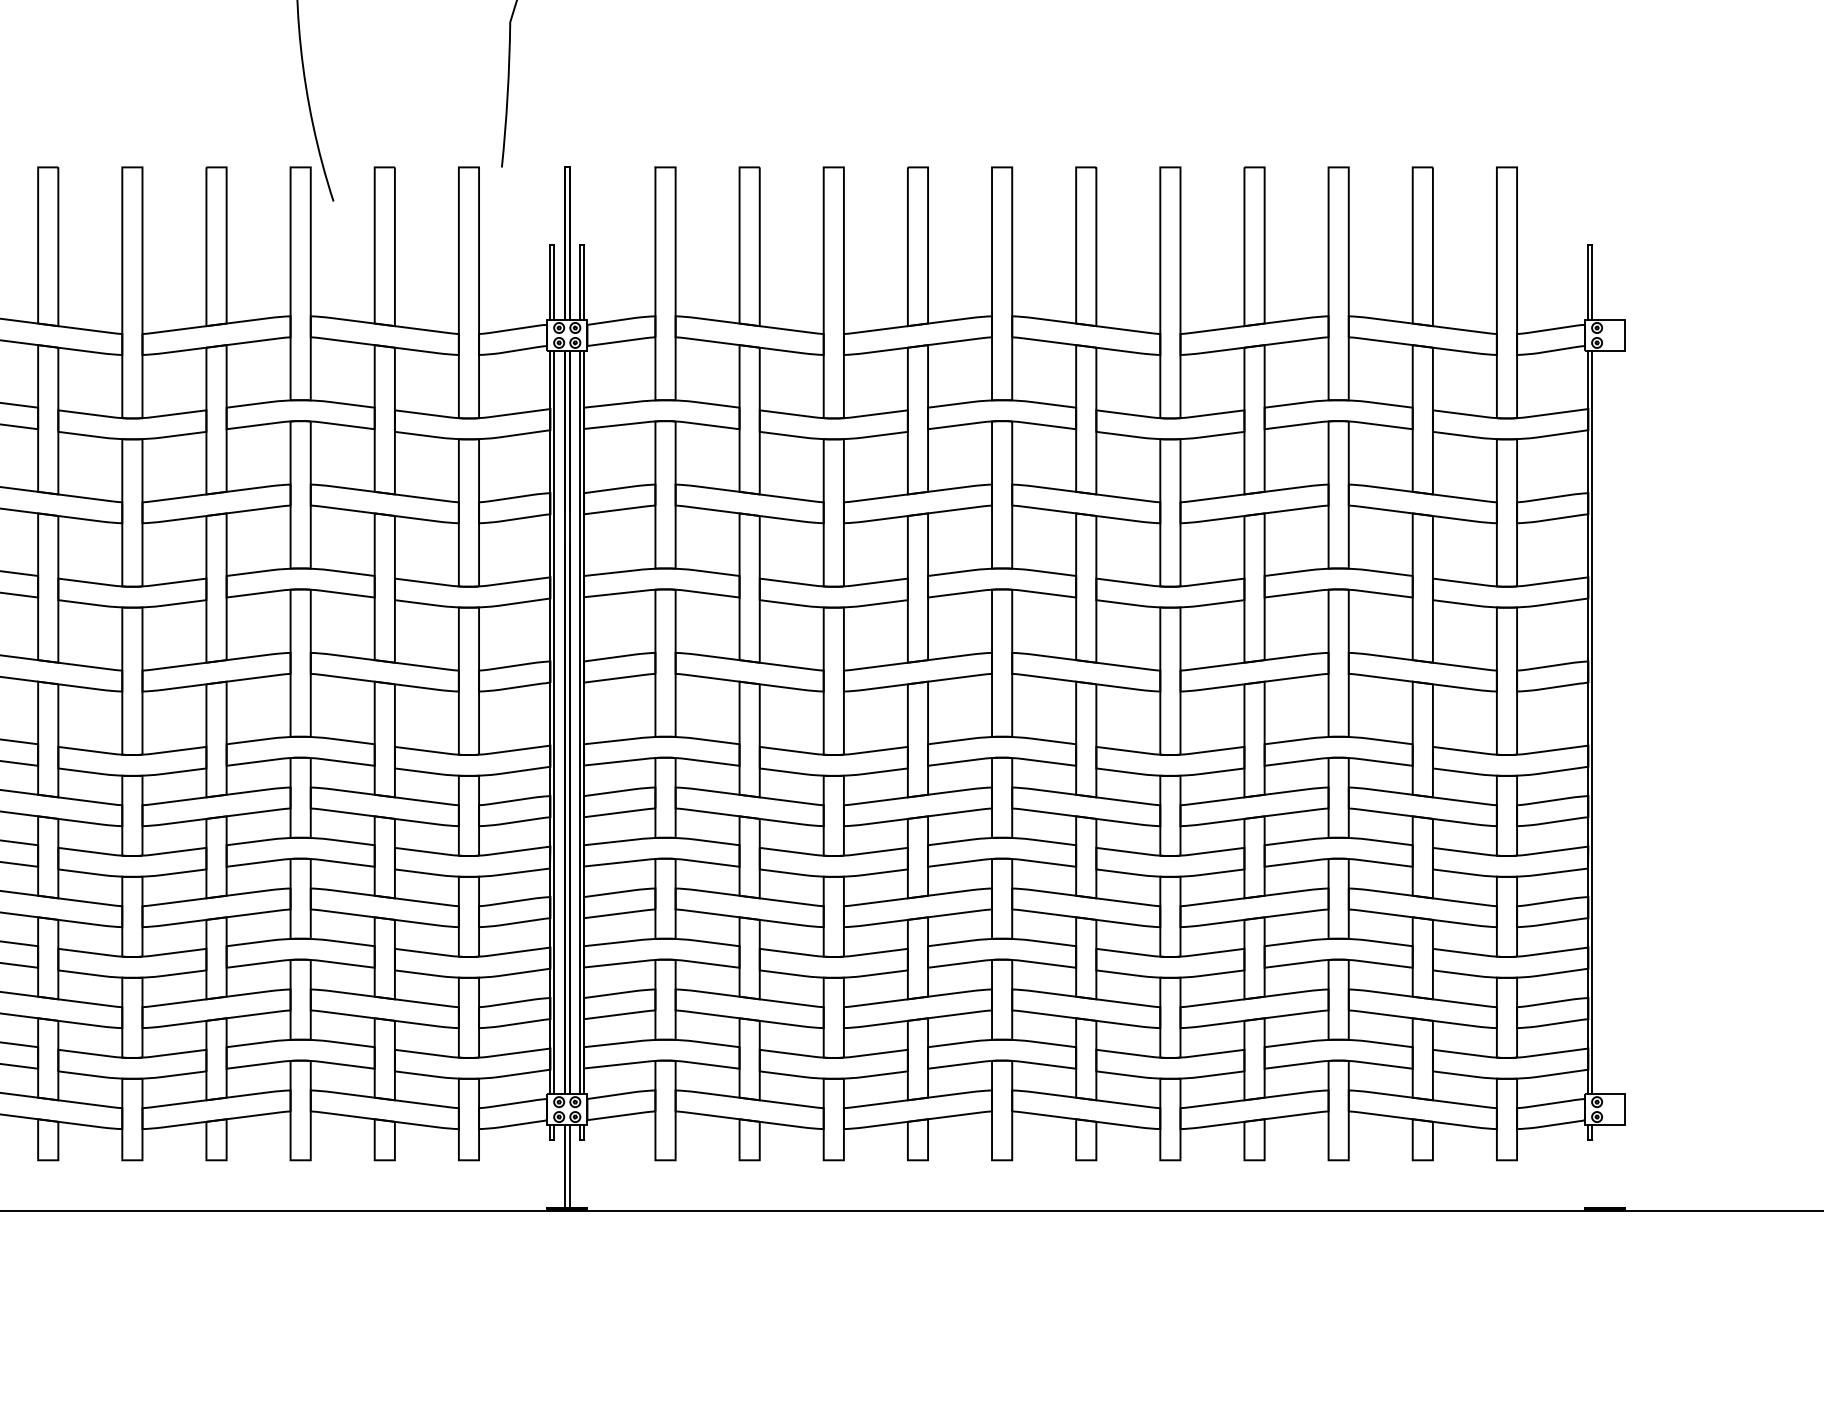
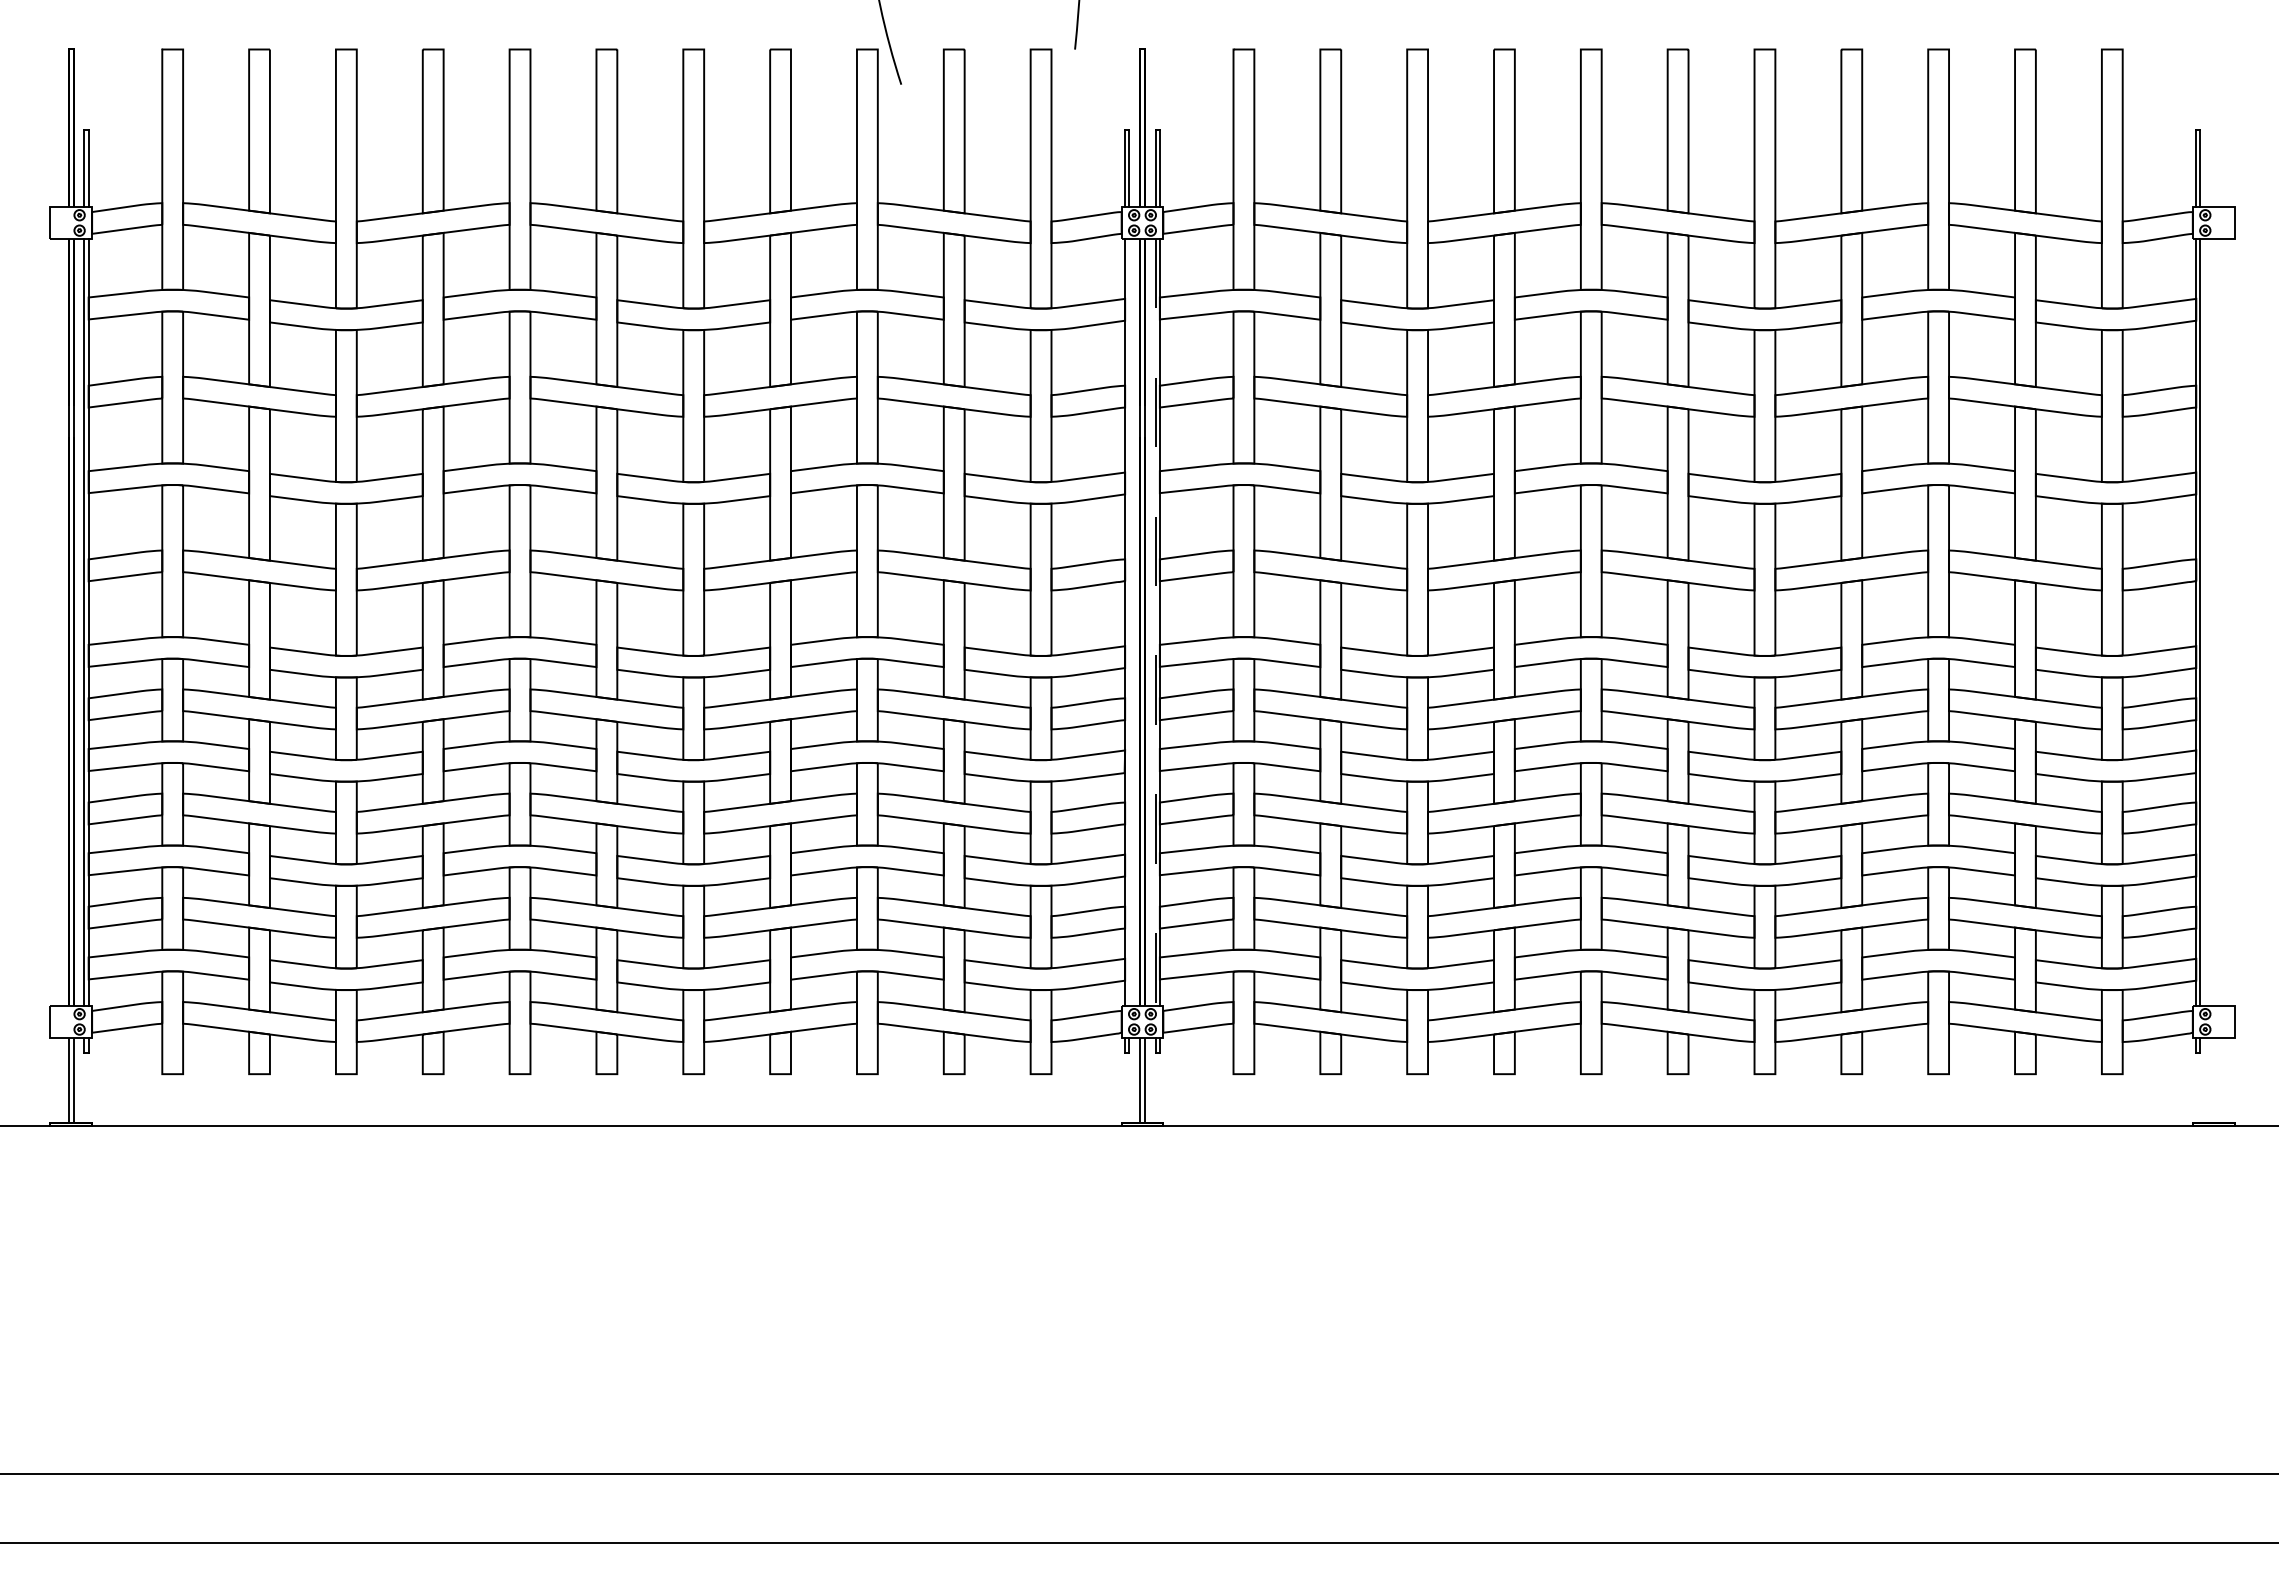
line: (554, 722) -> (1129, 622), removed
line: (579, 722) -> (1155, 622), solid -> dashed

